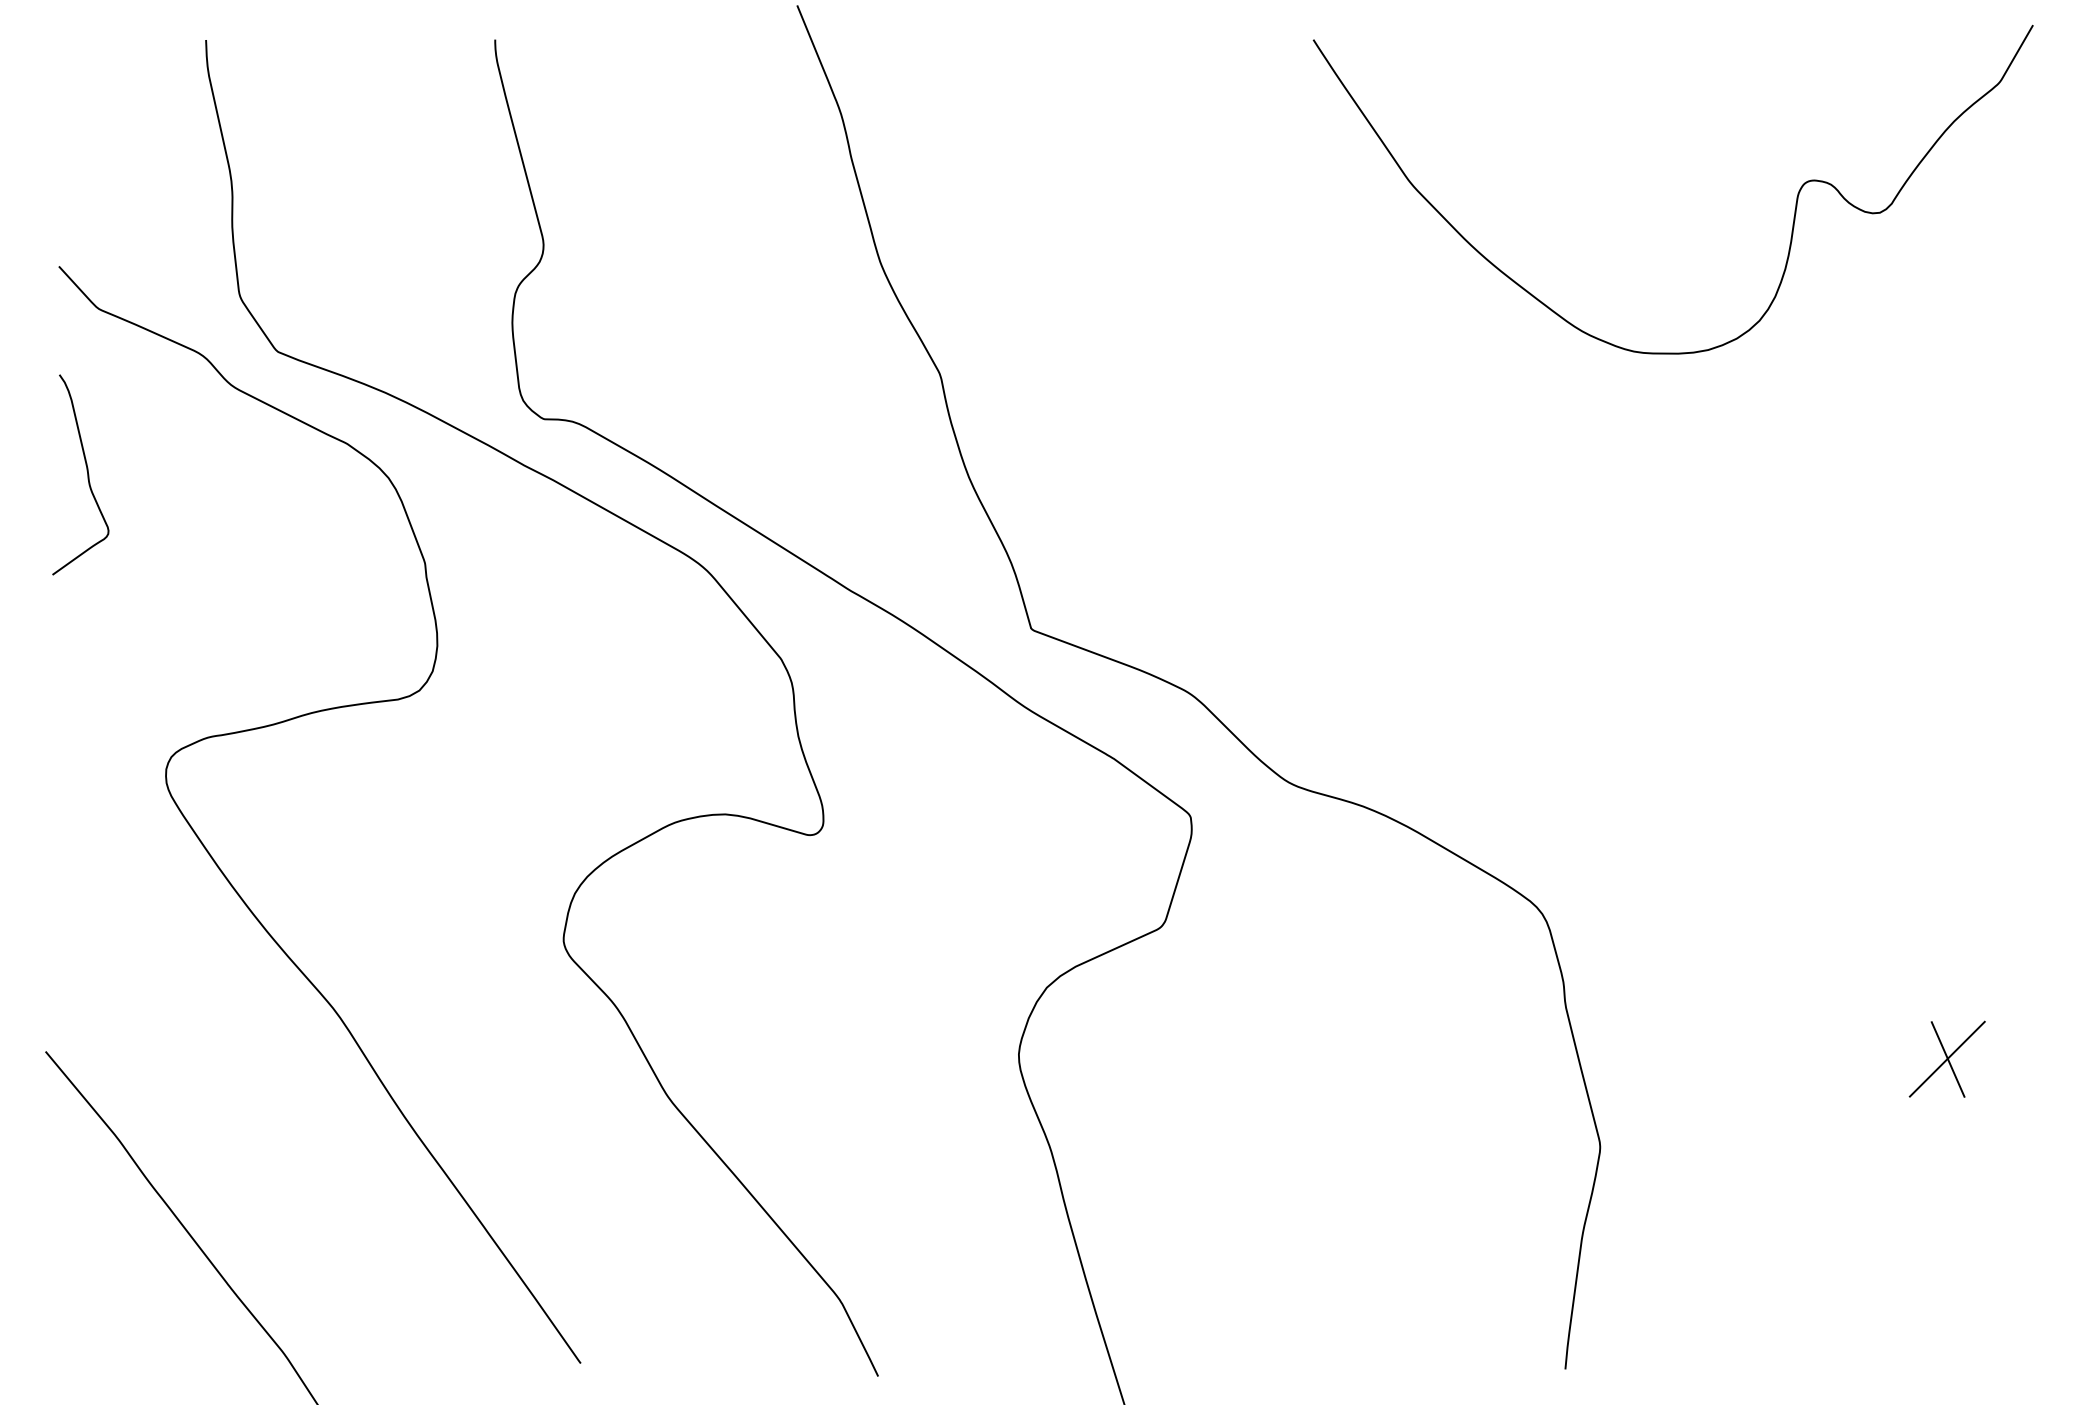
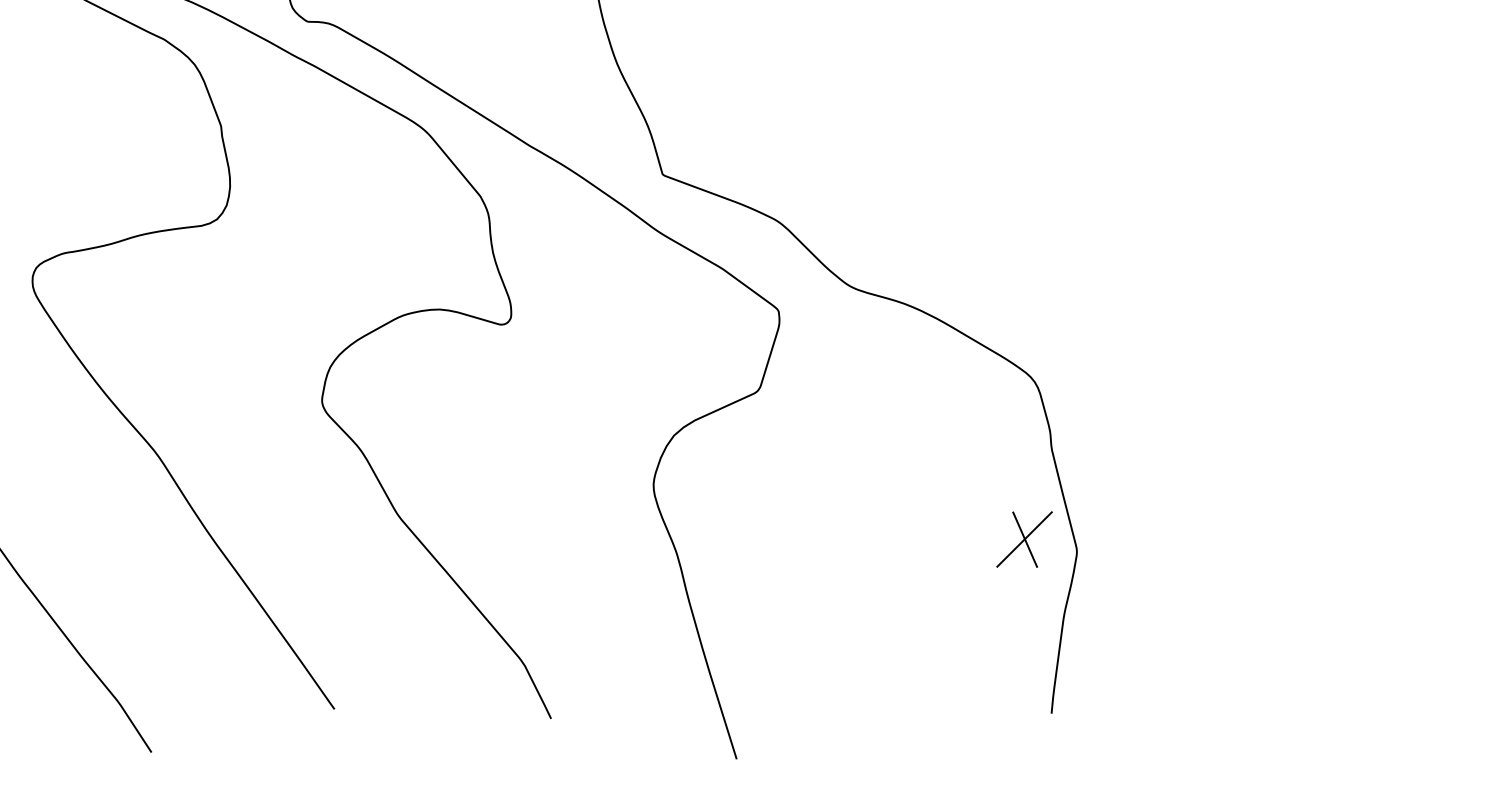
part: (1946, 1058) -> (1023, 538), moved

